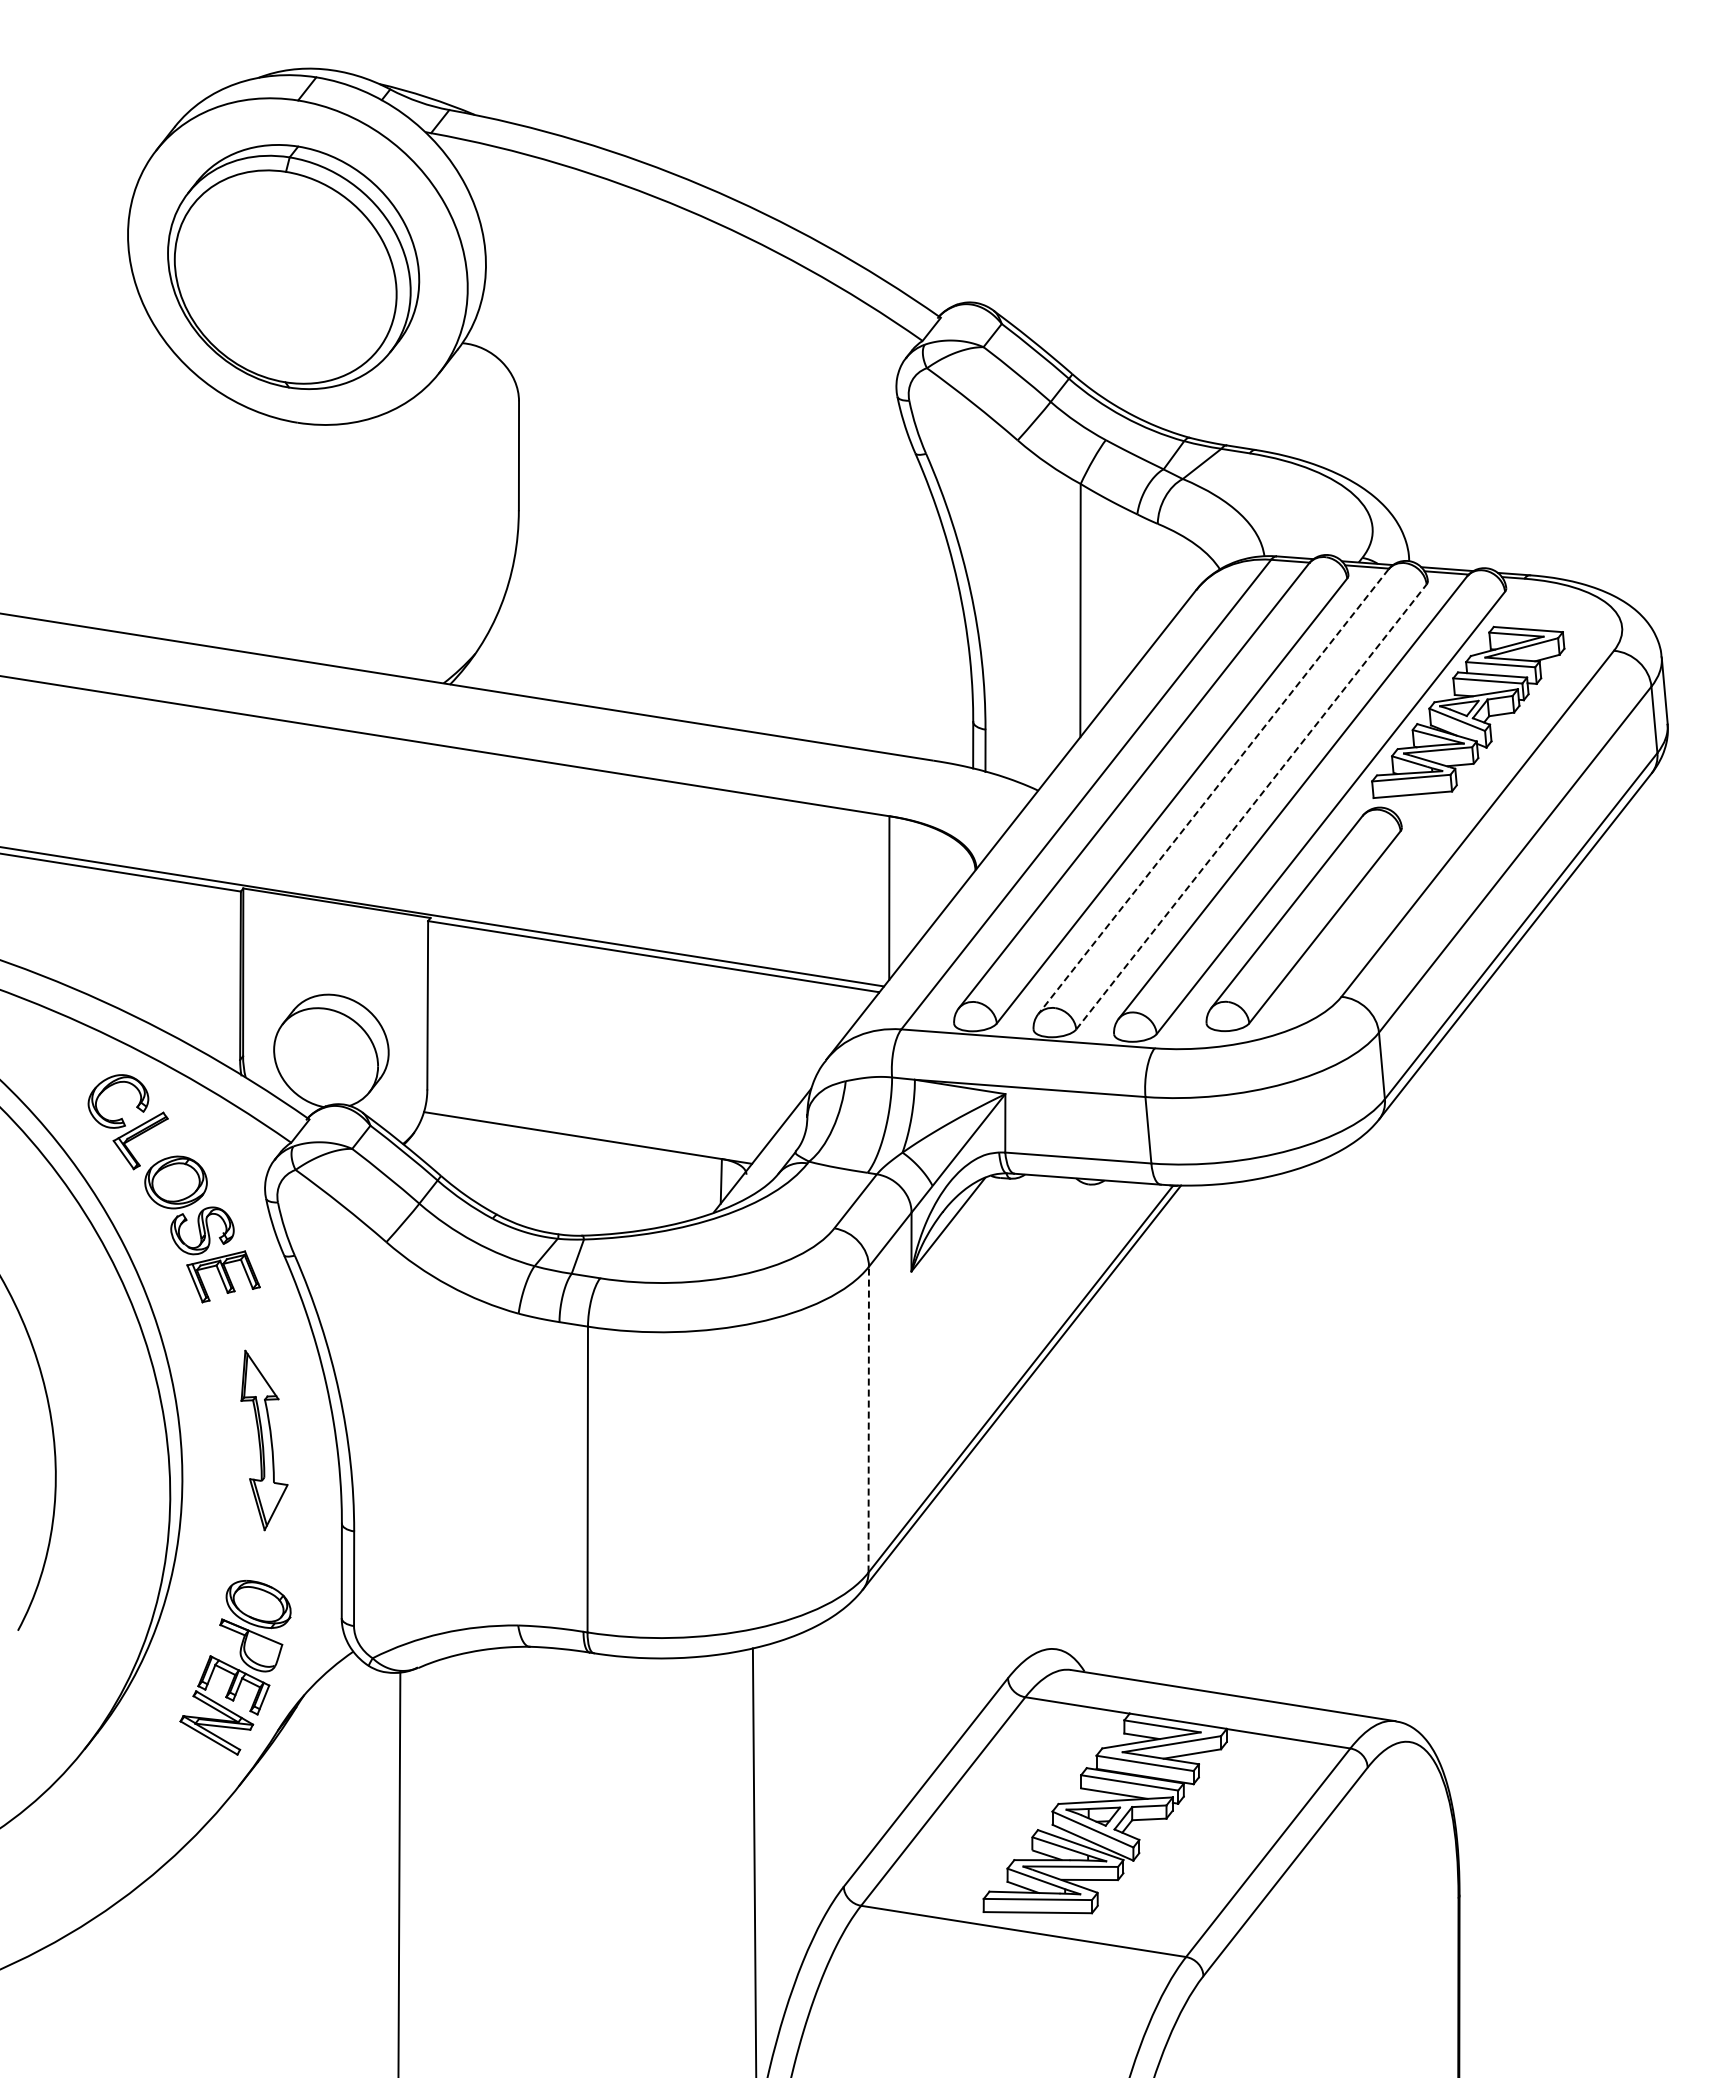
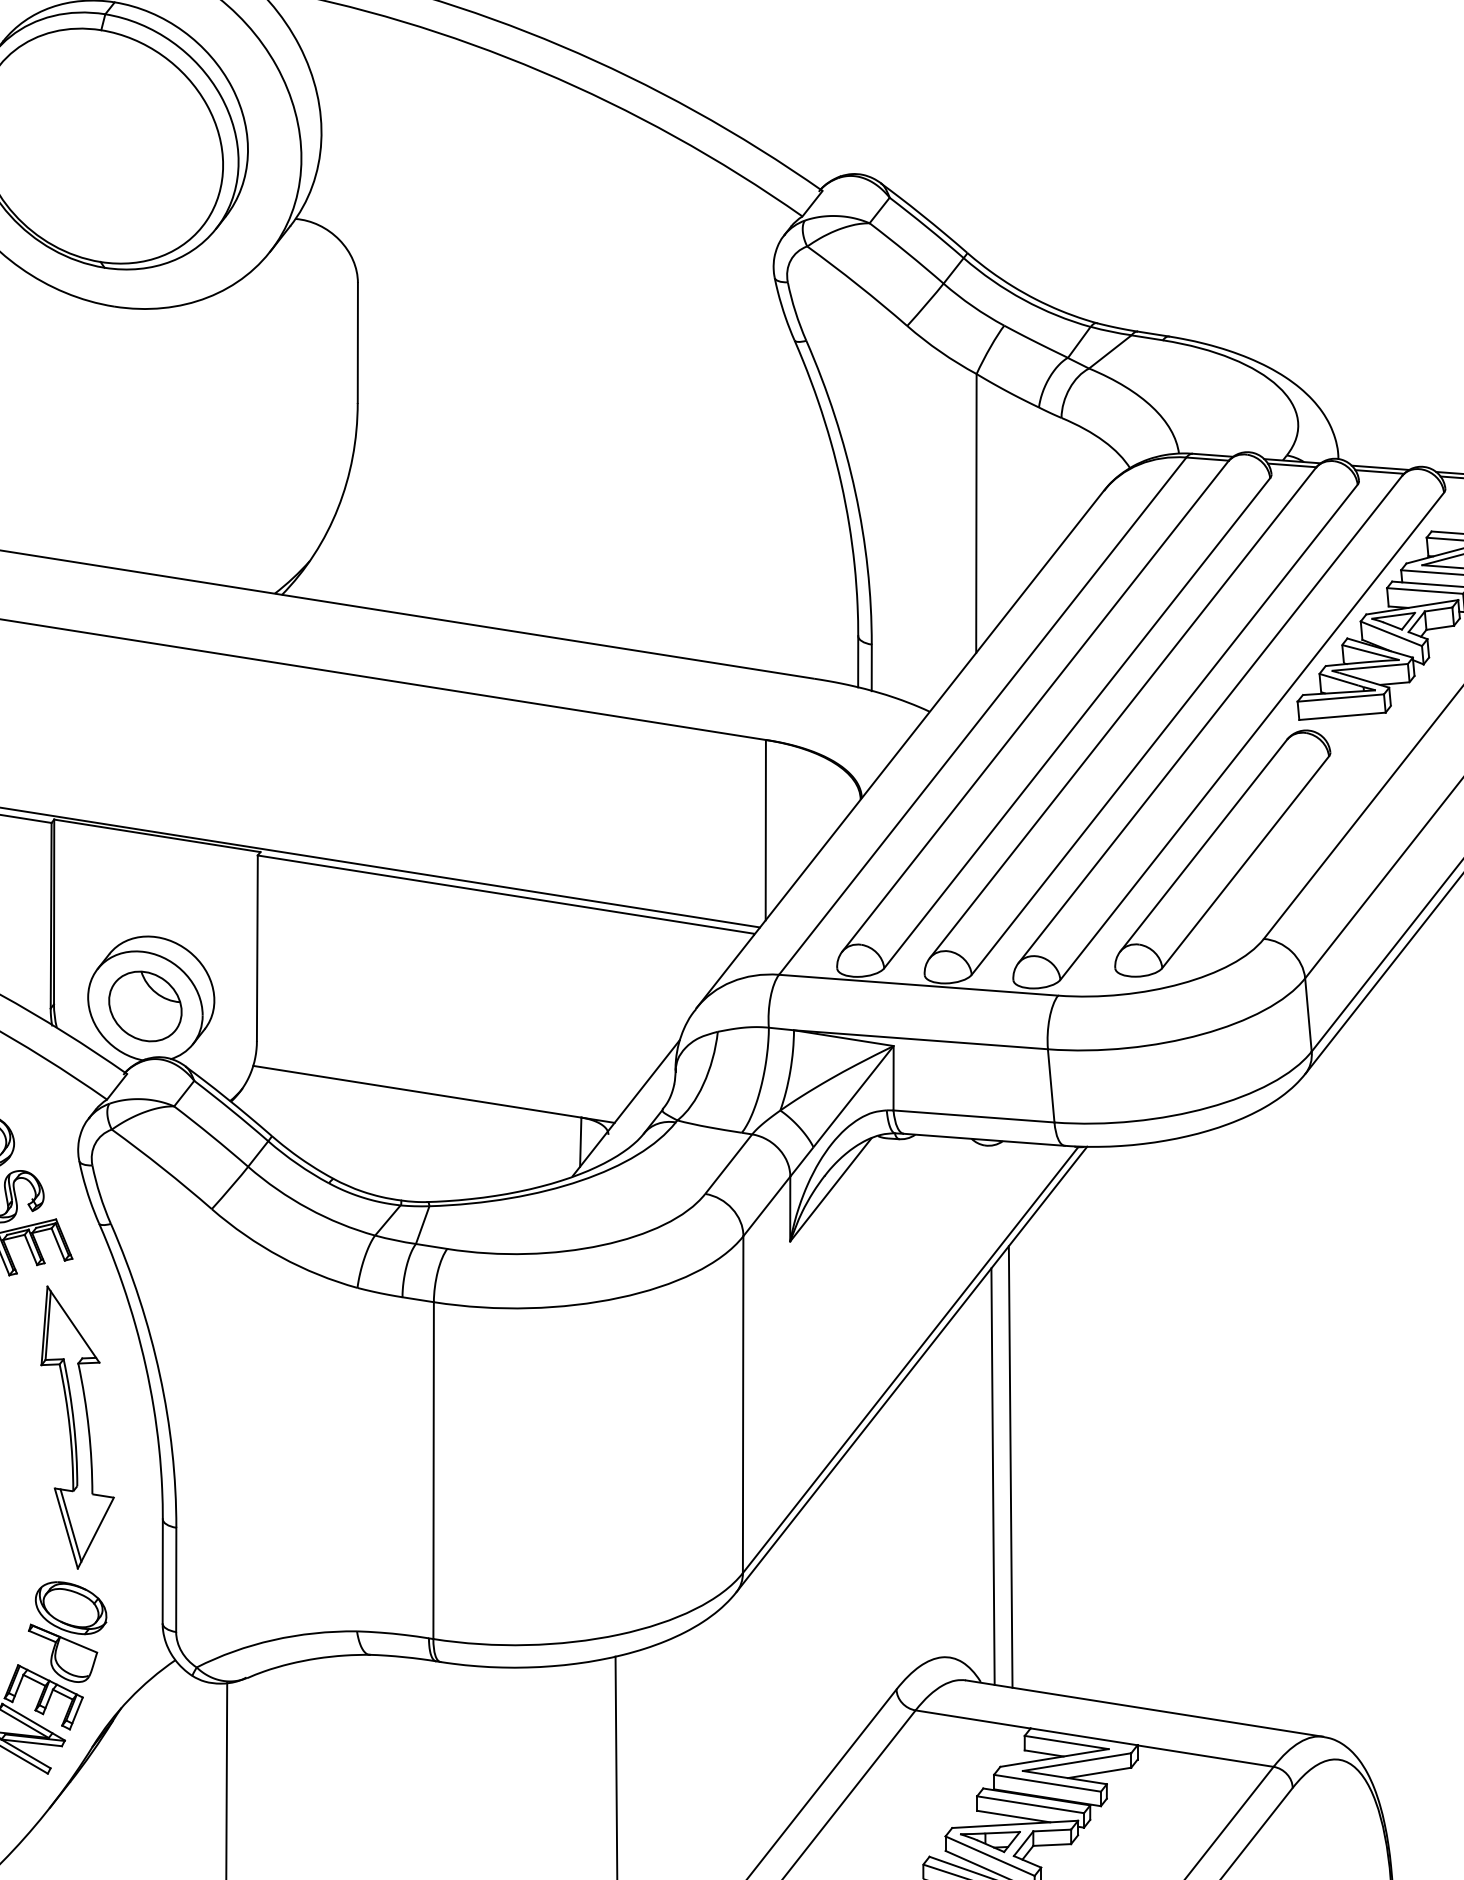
line: (1213, 792) -> (1122, 713), dashed -> solid
line: (1251, 806) -> (1164, 729), dashed -> solid
part: (325, 1057) -> (144, 1005), added
line: (868, 1419) -> (742, 1404), dashed -> solid
part: (264, 1440) -> (77, 1427), size x1.43
line: (1111, 1475) -> (1010, 1466), added
line: (1095, 1484) -> (992, 1476), added

